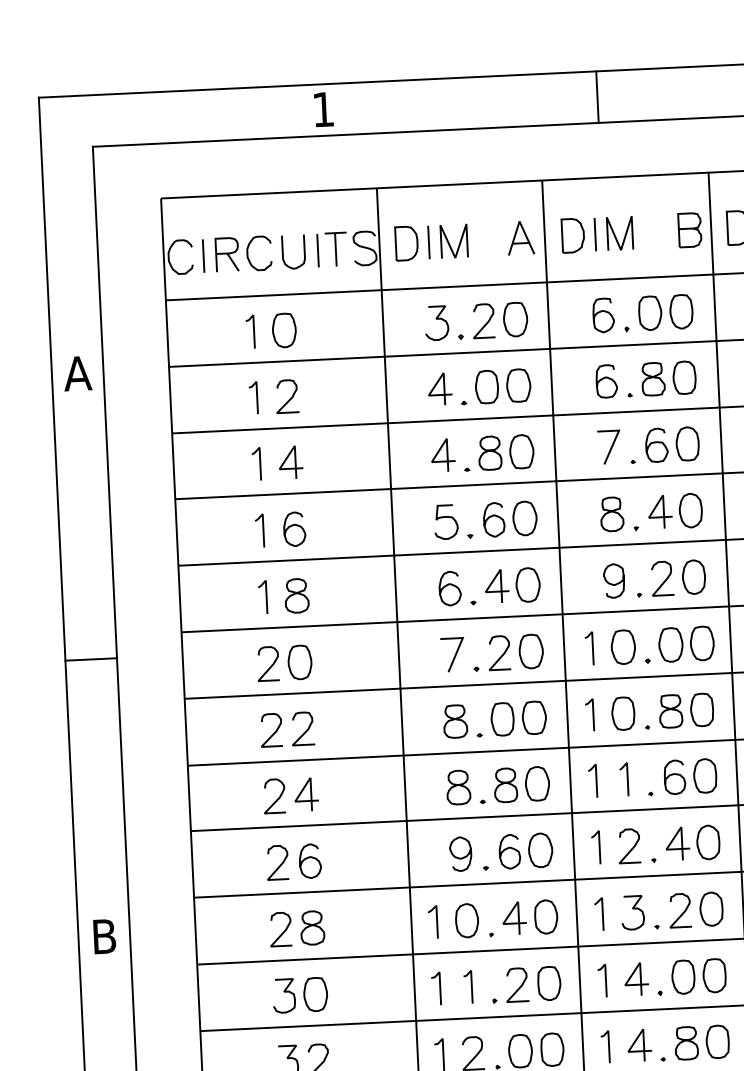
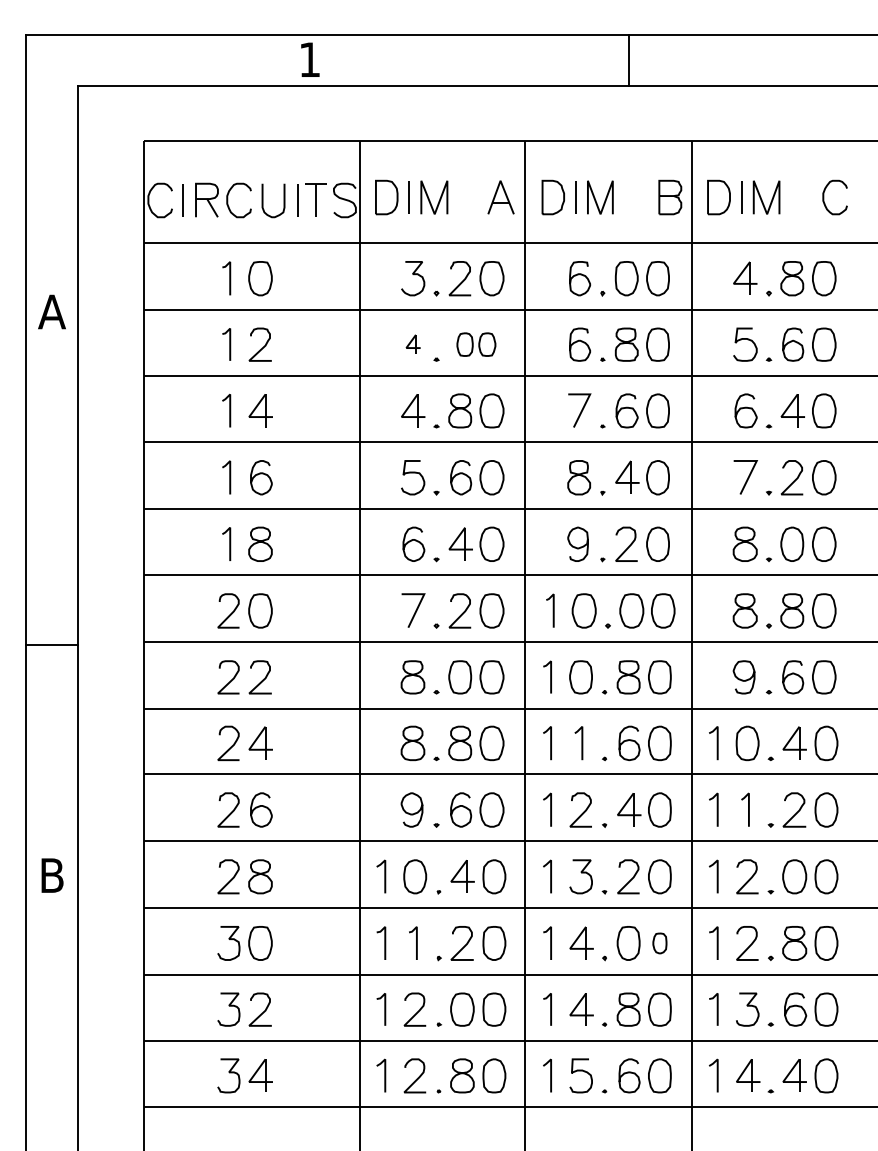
line: (597, 97) -> (629, 60), moved
part: (503, 386) -> (476, 344), size x0.7
part: (440, 389) -> (413, 344), size x0.6
line: (90, 659) -> (51, 645), moved
part: (714, 975) -> (659, 943), size x0.6

